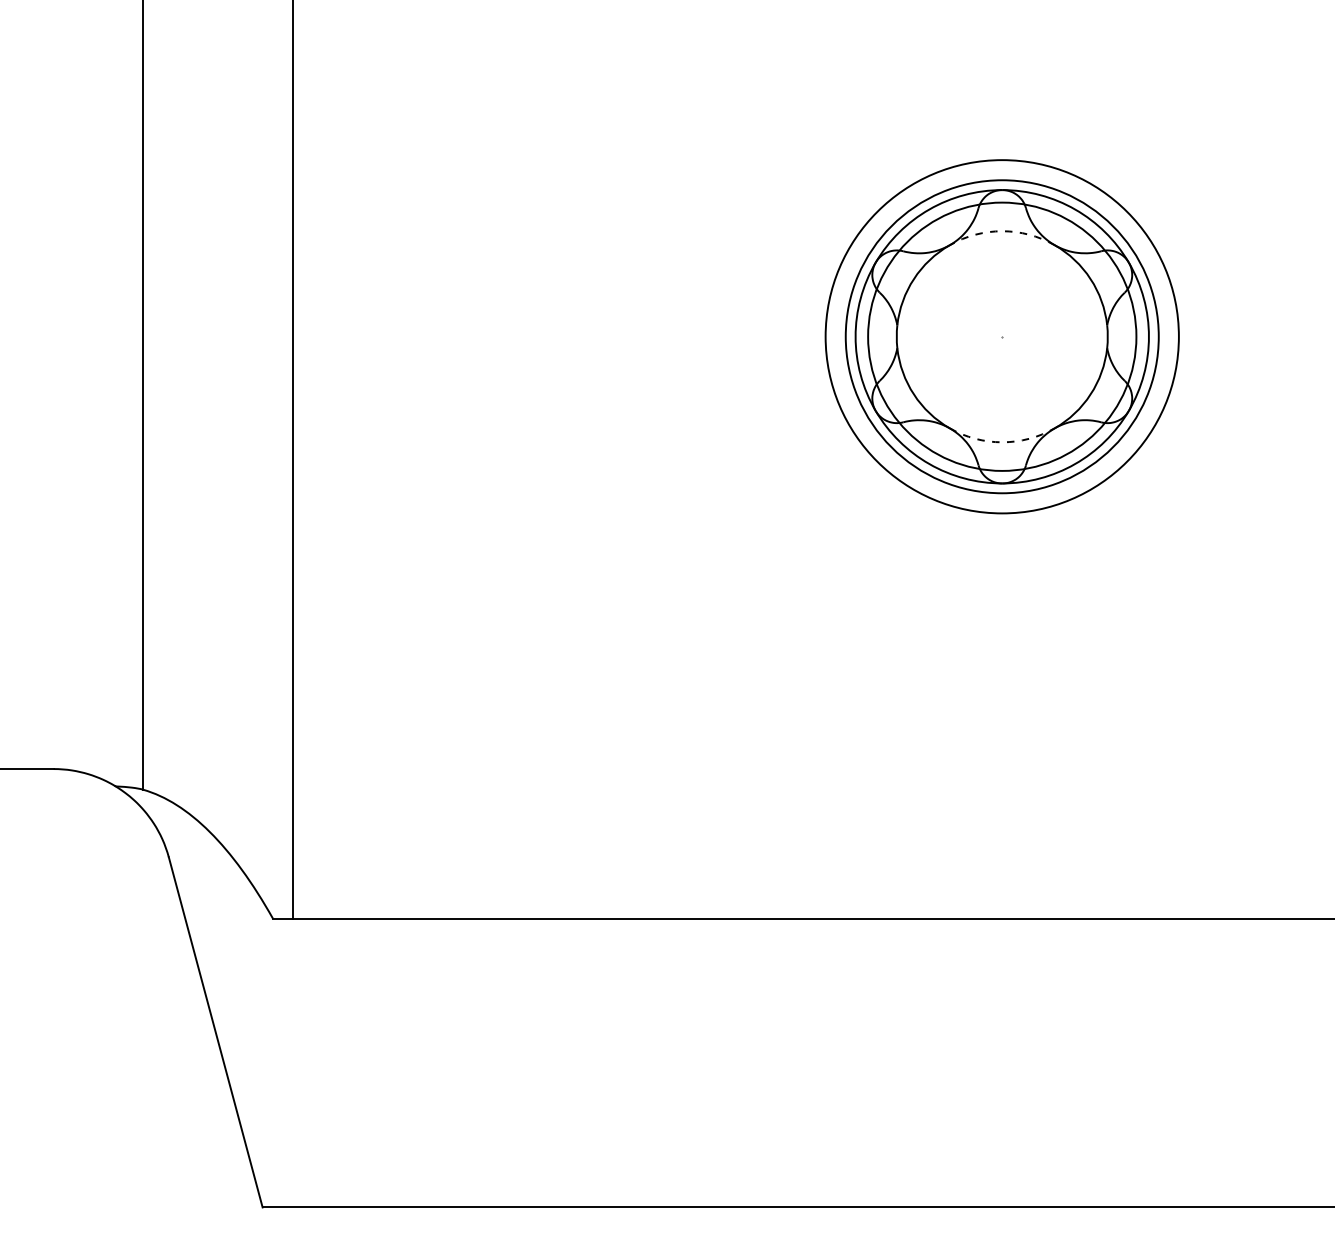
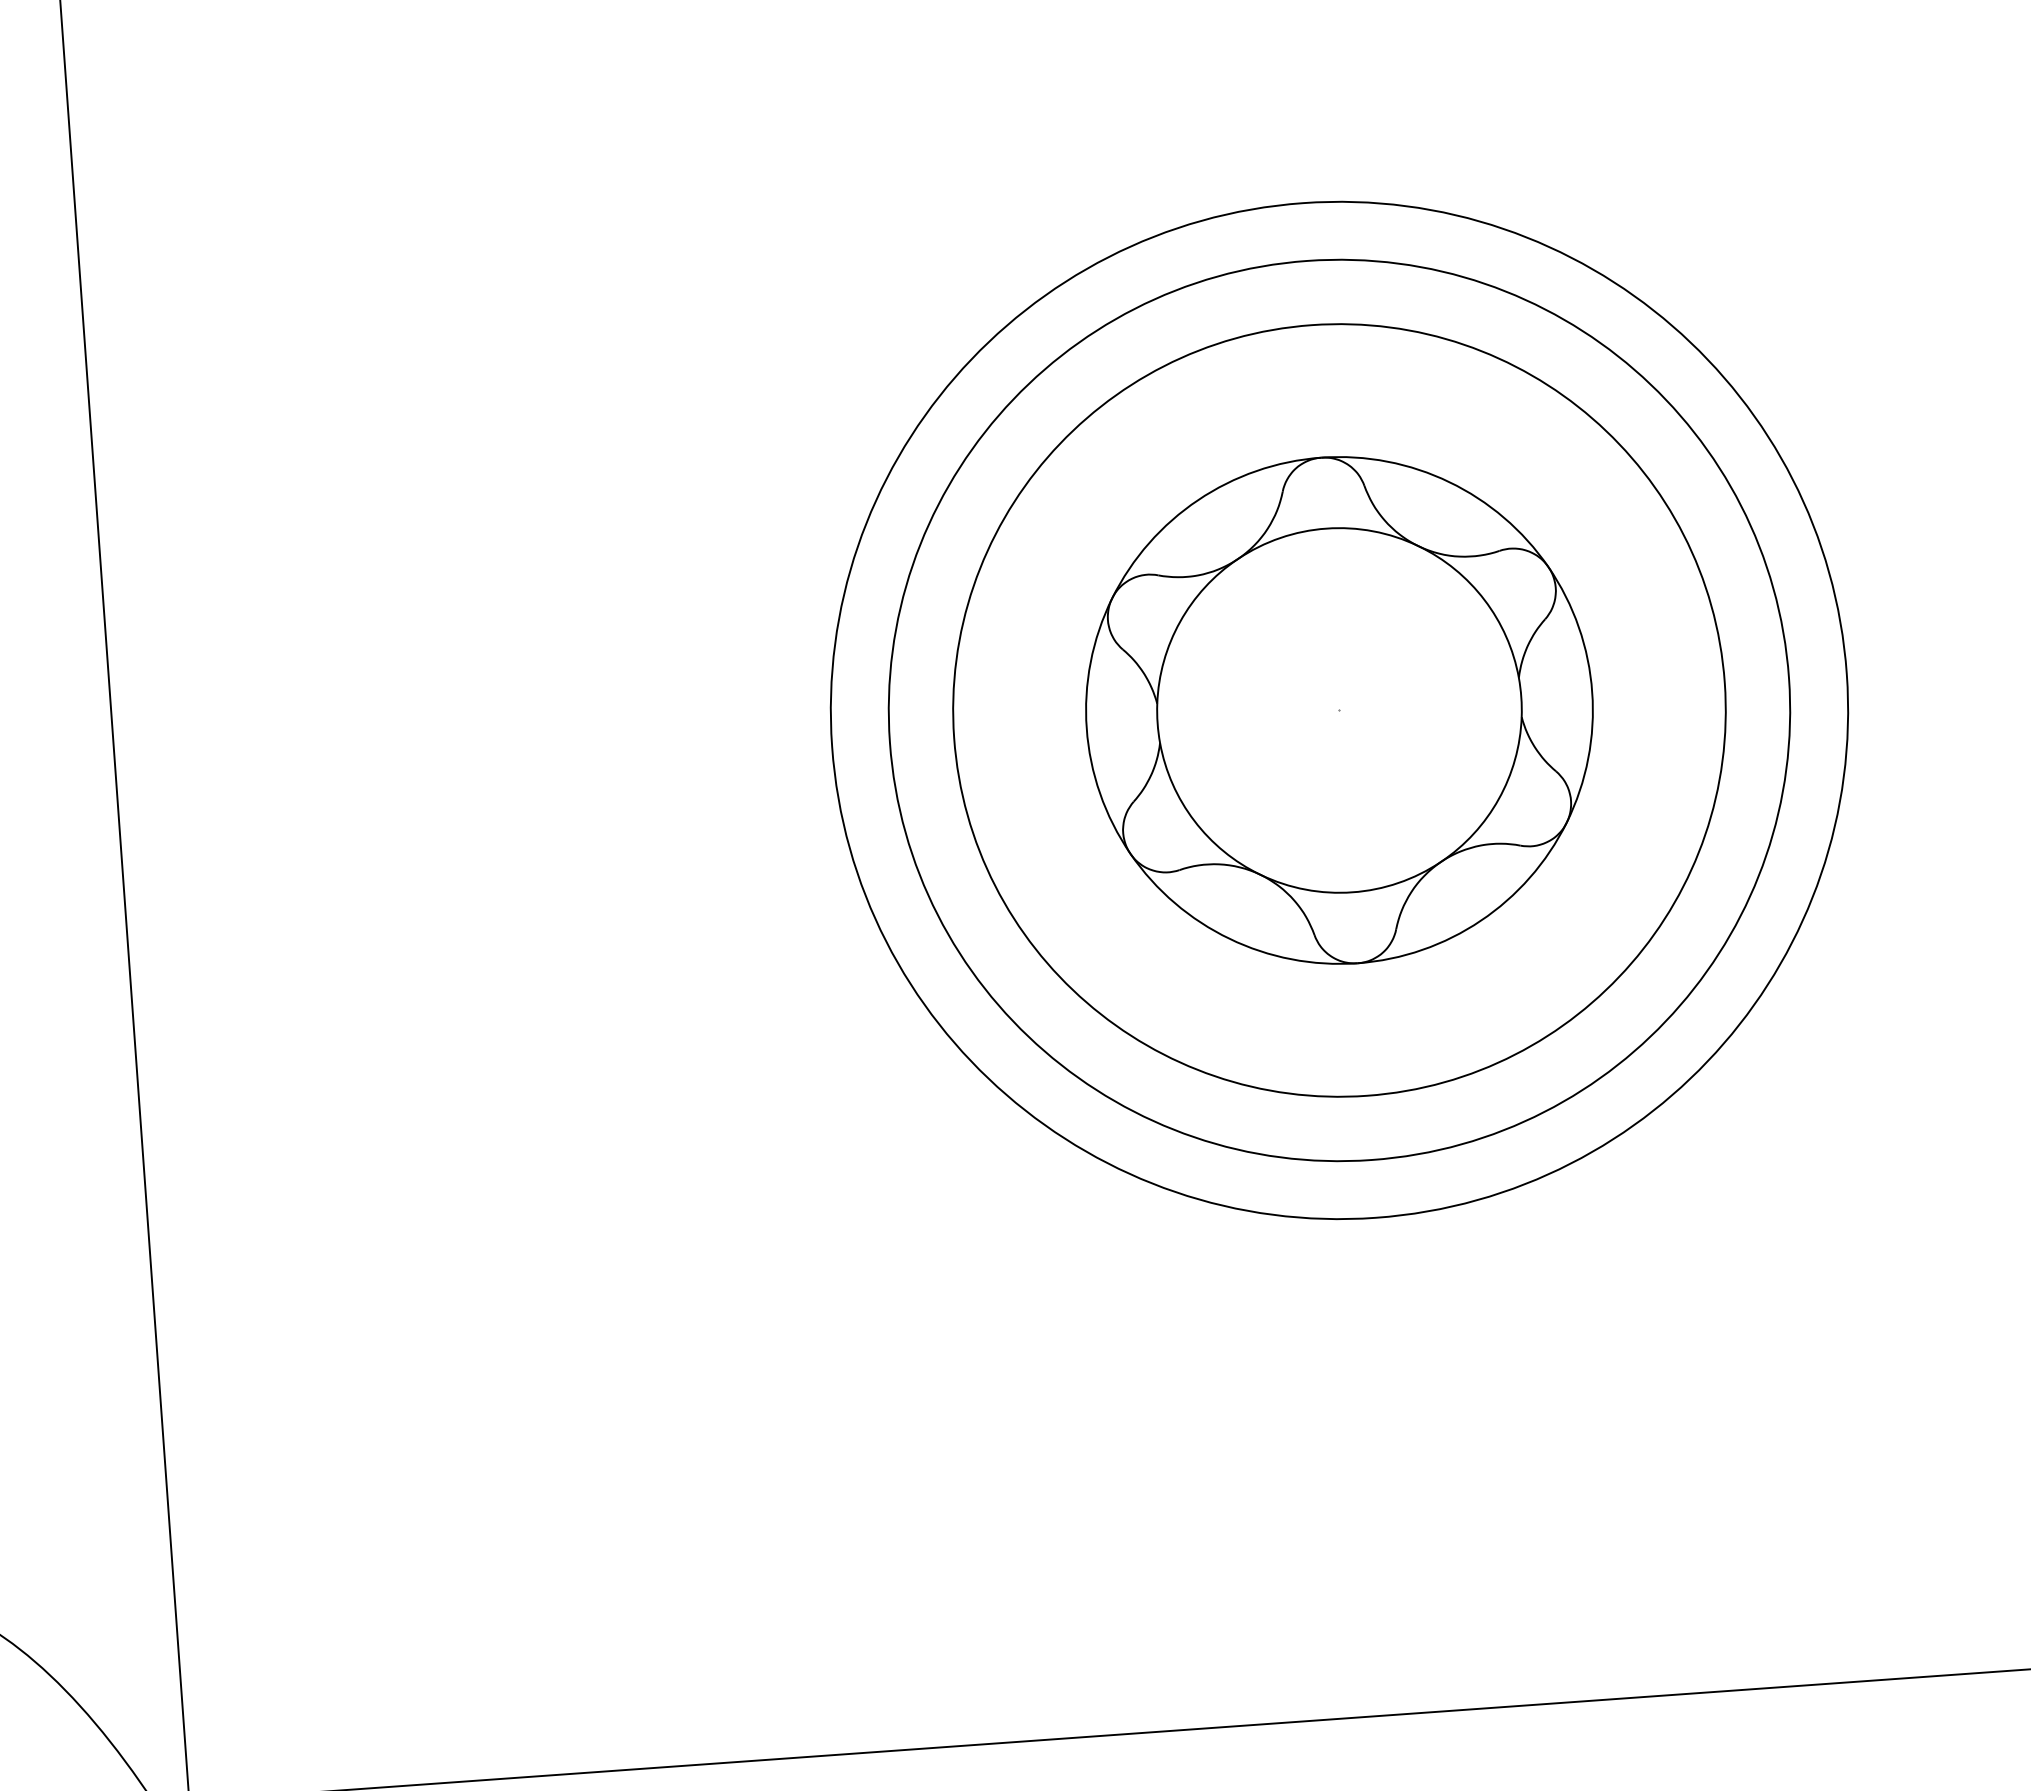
arc: (1002, 231) -> (1326, 529), dashed -> solid
circle: (1001, 336) -> (1338, 710), size x1.67
circle: (1001, 336) -> (1338, 710), size x1.67
circle: (1002, 336) -> (1339, 709), size x1.67
arc: (1002, 442) -> (1352, 892), dashed -> solid

